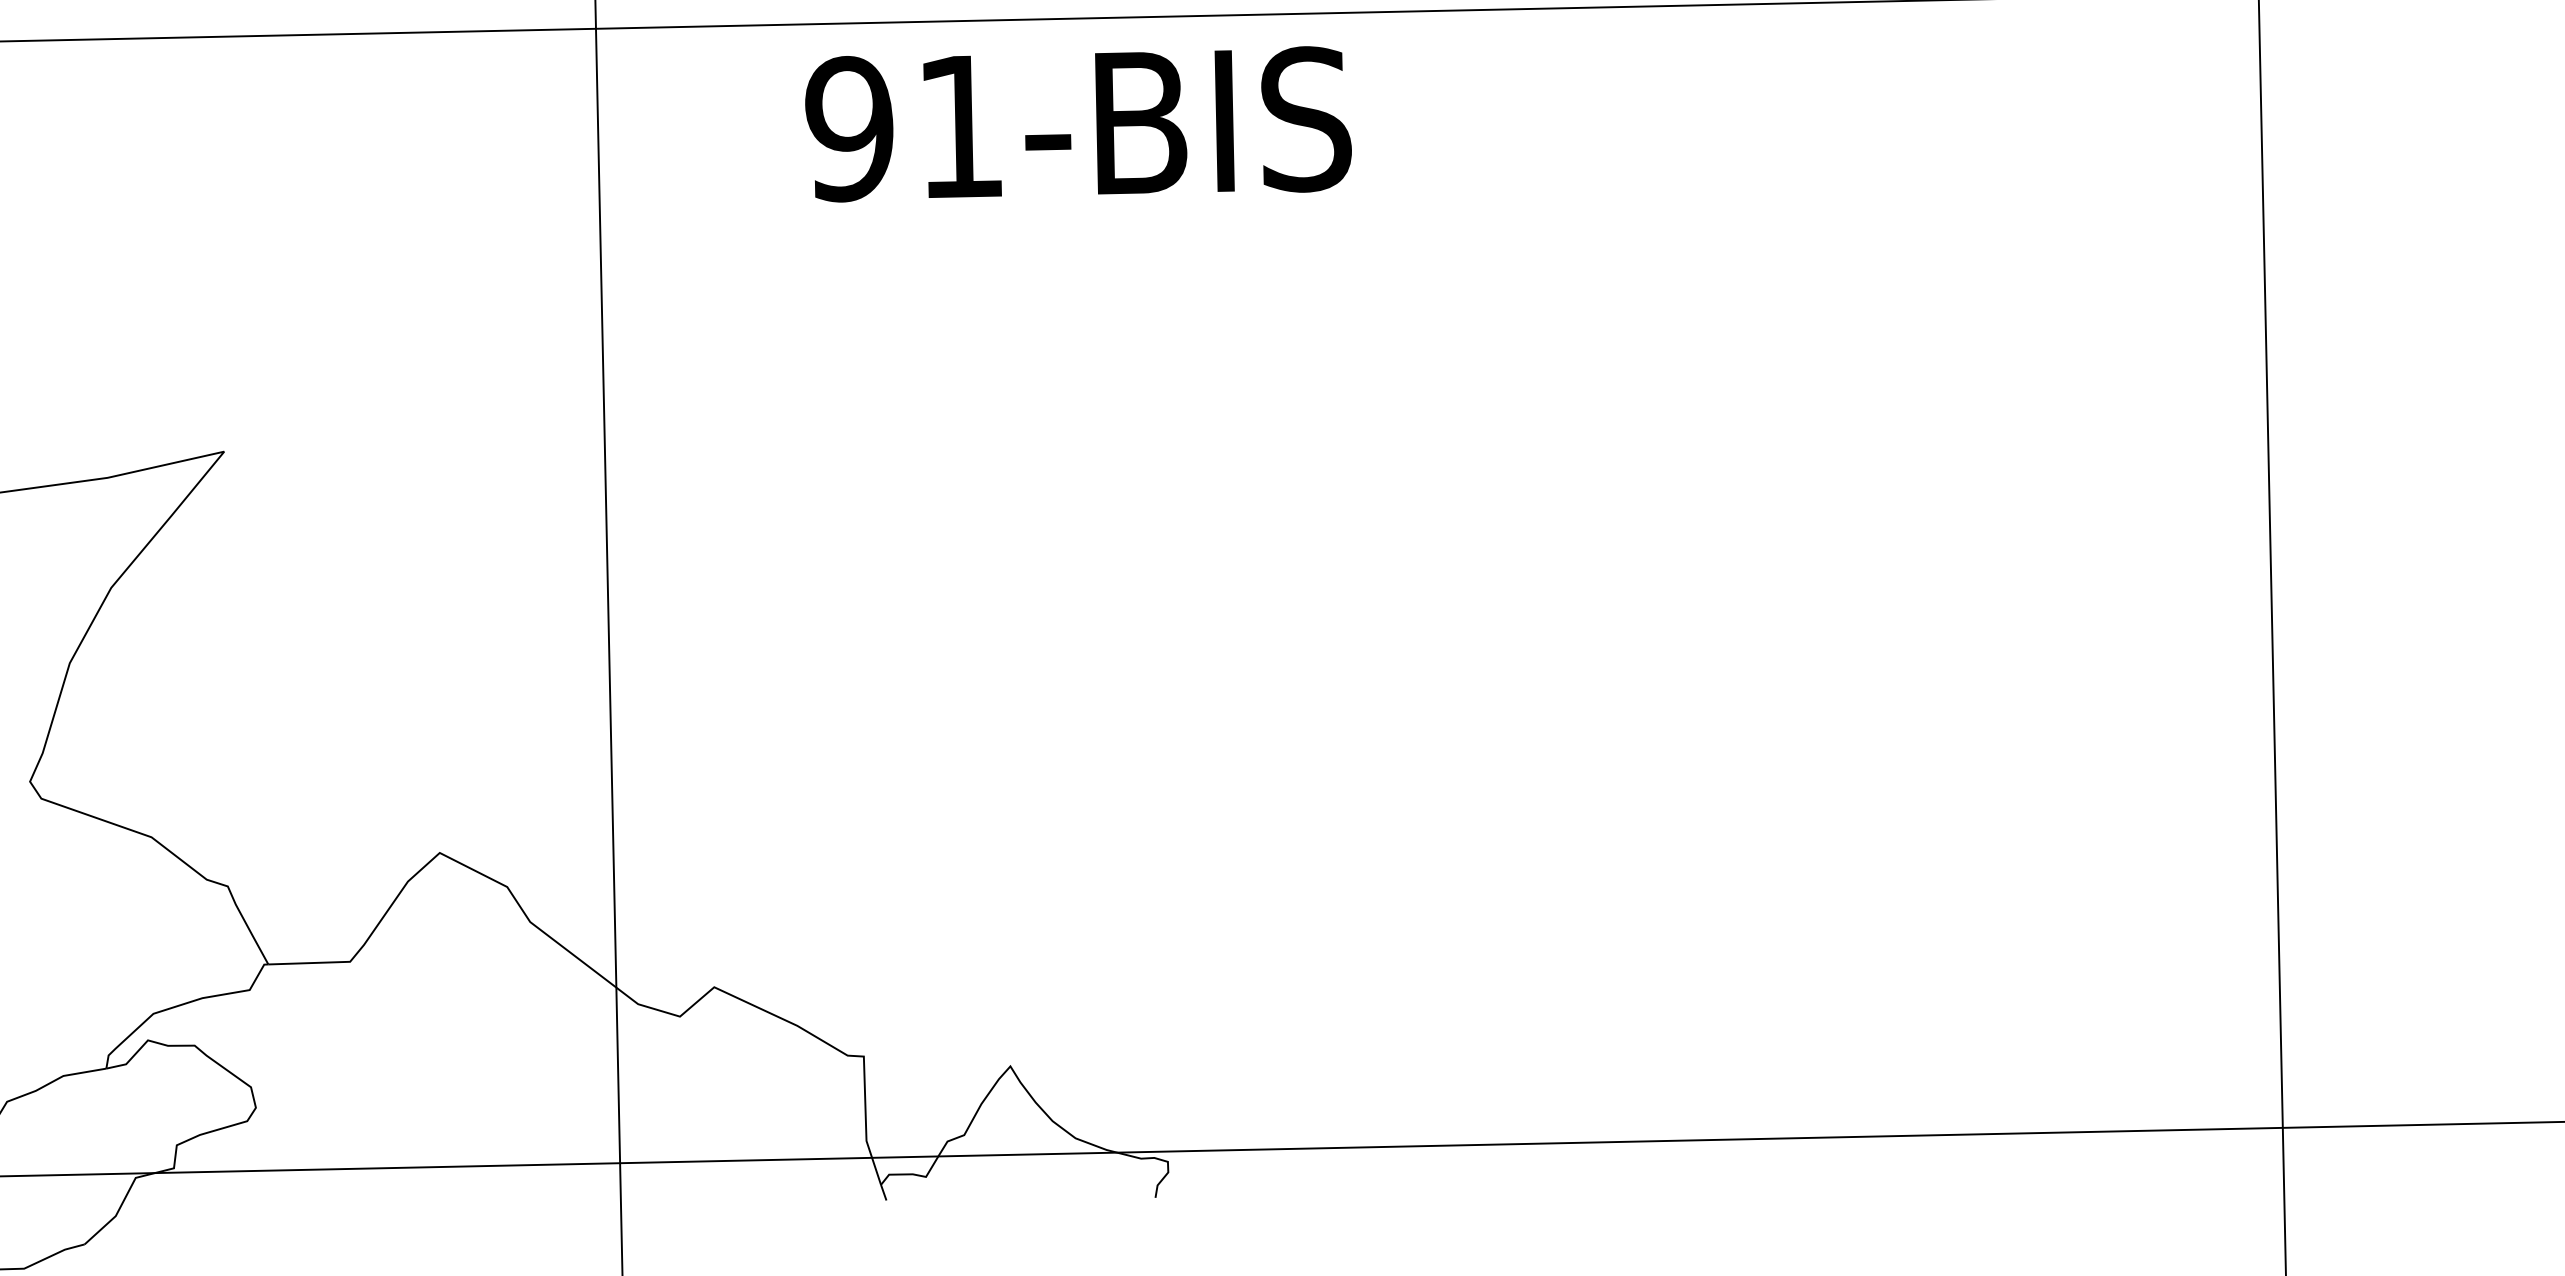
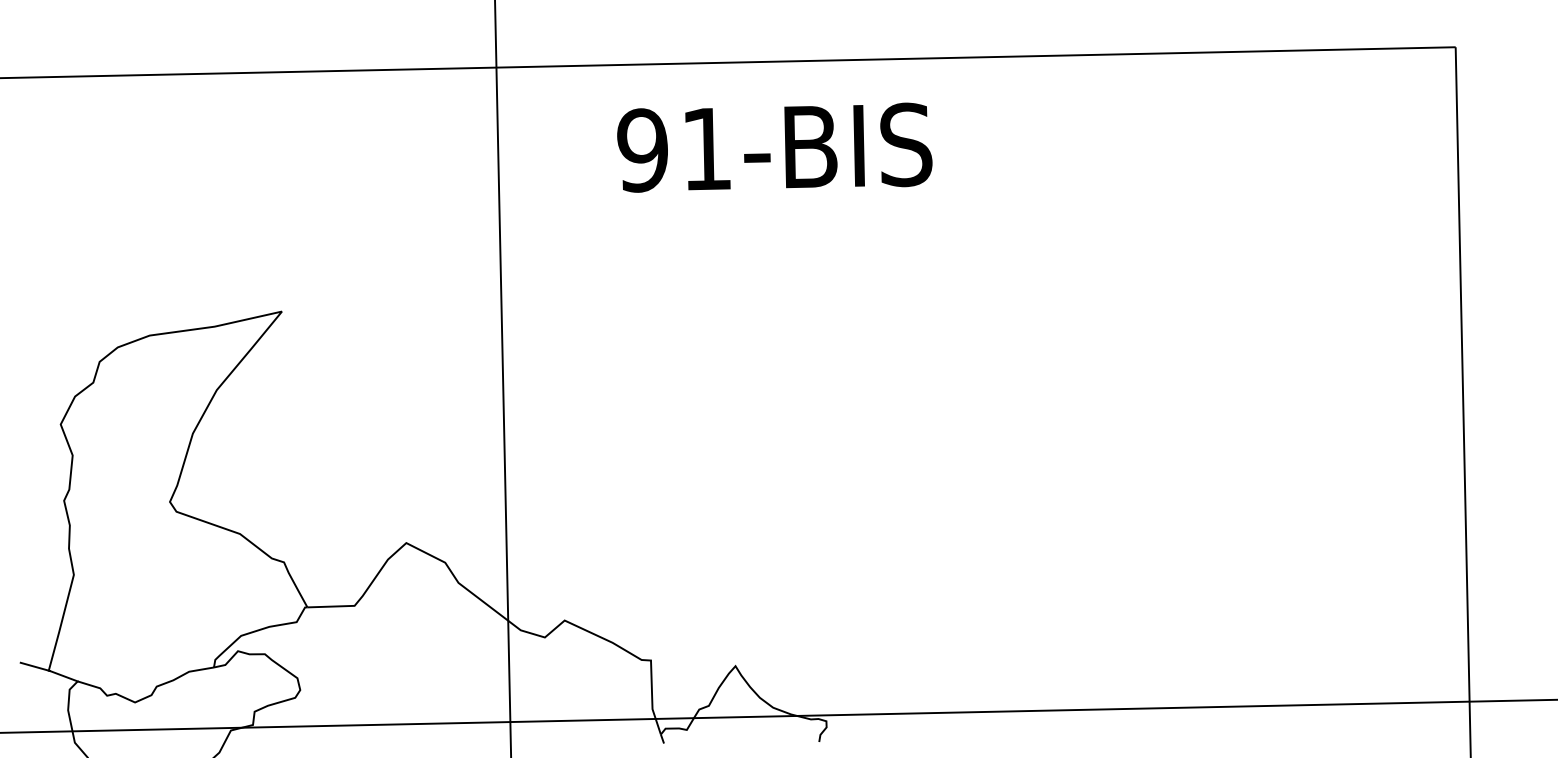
text: (1077, 123) -> (774, 147), moved

